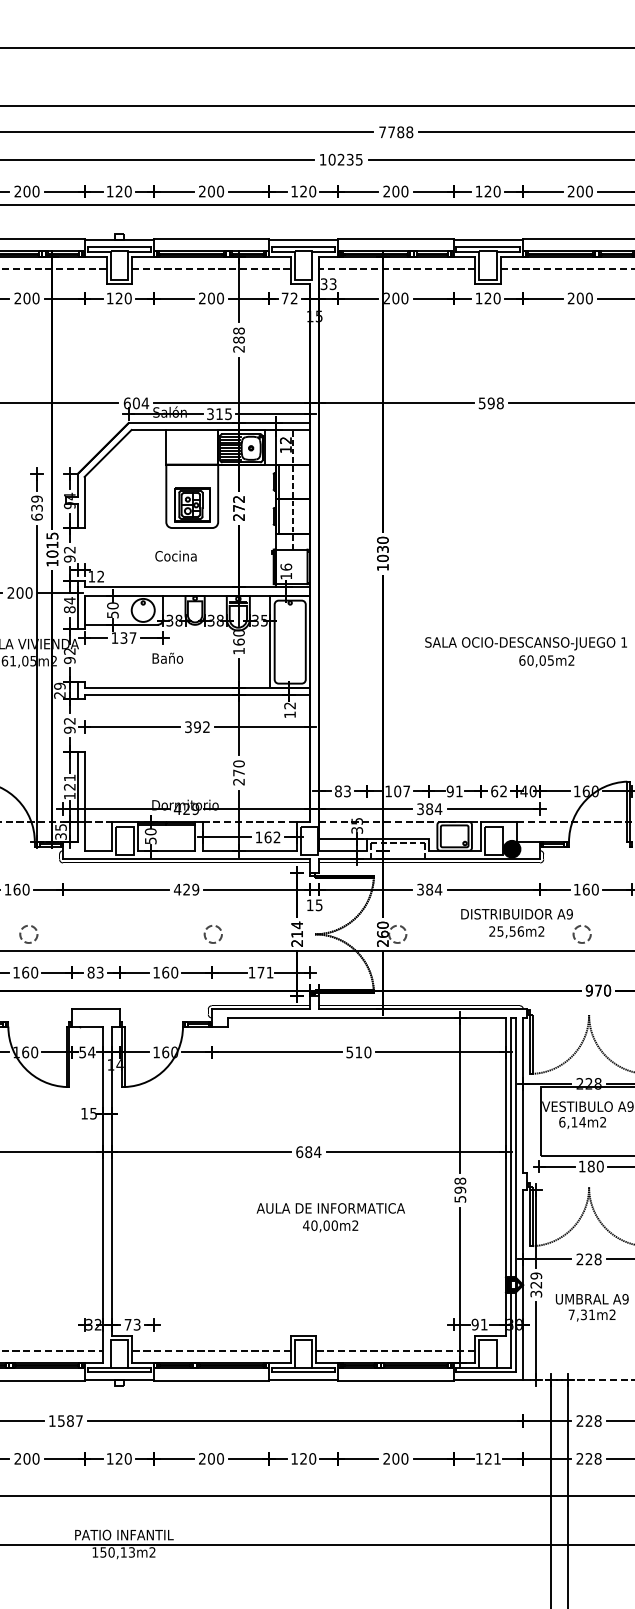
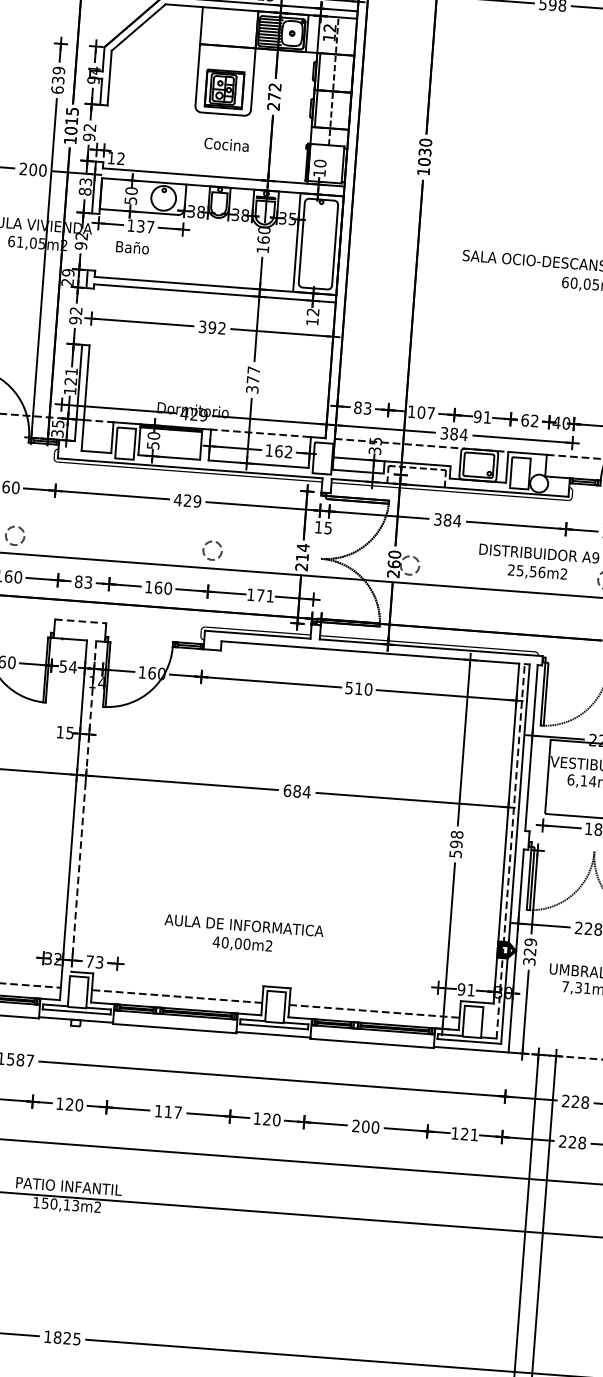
text: (175, 555) -> (226, 143), moved
text: (285, 566) -> (319, 162), 16 -> 10
text: (69, 600) -> (85, 181), 84 -> 83
text: (167, 657) -> (132, 246), moved
text: (238, 772) -> (252, 379), 270 -> 377
fill: (511, 848) -> (538, 482), removed
line: (95, 1009) -> (80, 621), solid -> dashed
line: (111, 1181) -> (83, 807), solid -> dashed
line: (511, 1192) -> (510, 850), solid -> dashed
text: (330, 1217) -> (243, 935), moved
text: (211, 1458) -> (168, 1111), 200 -> 117

